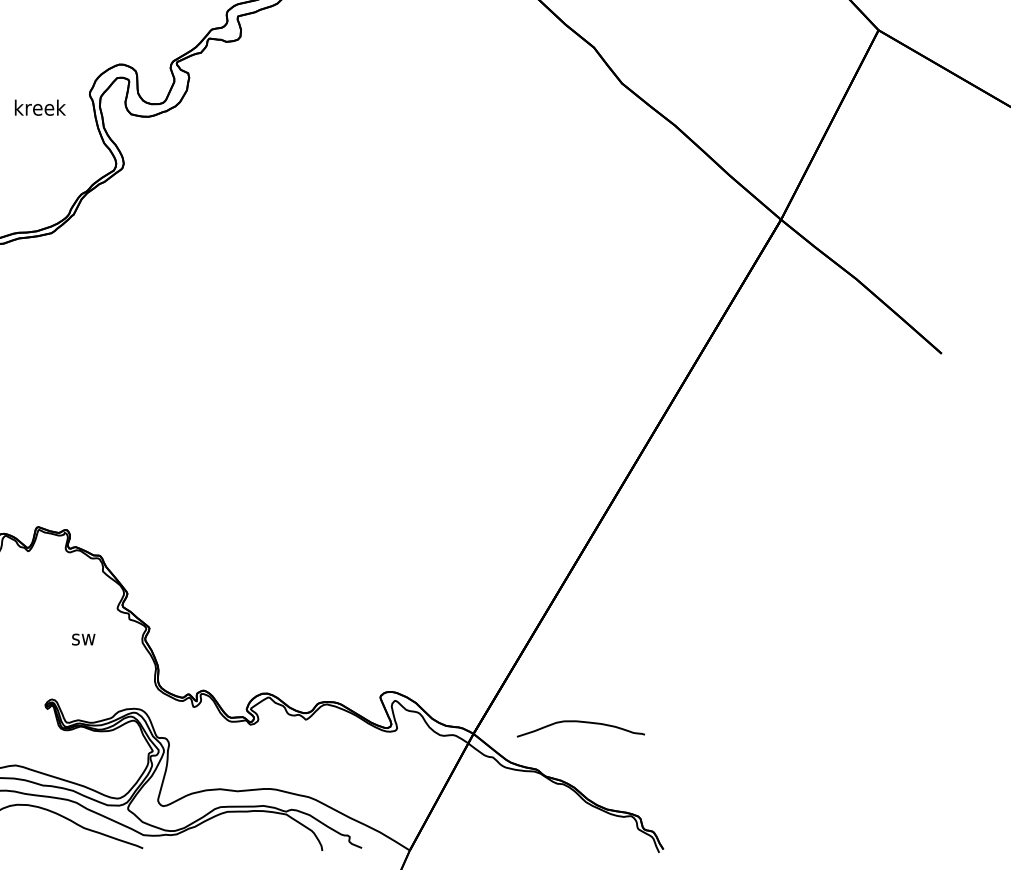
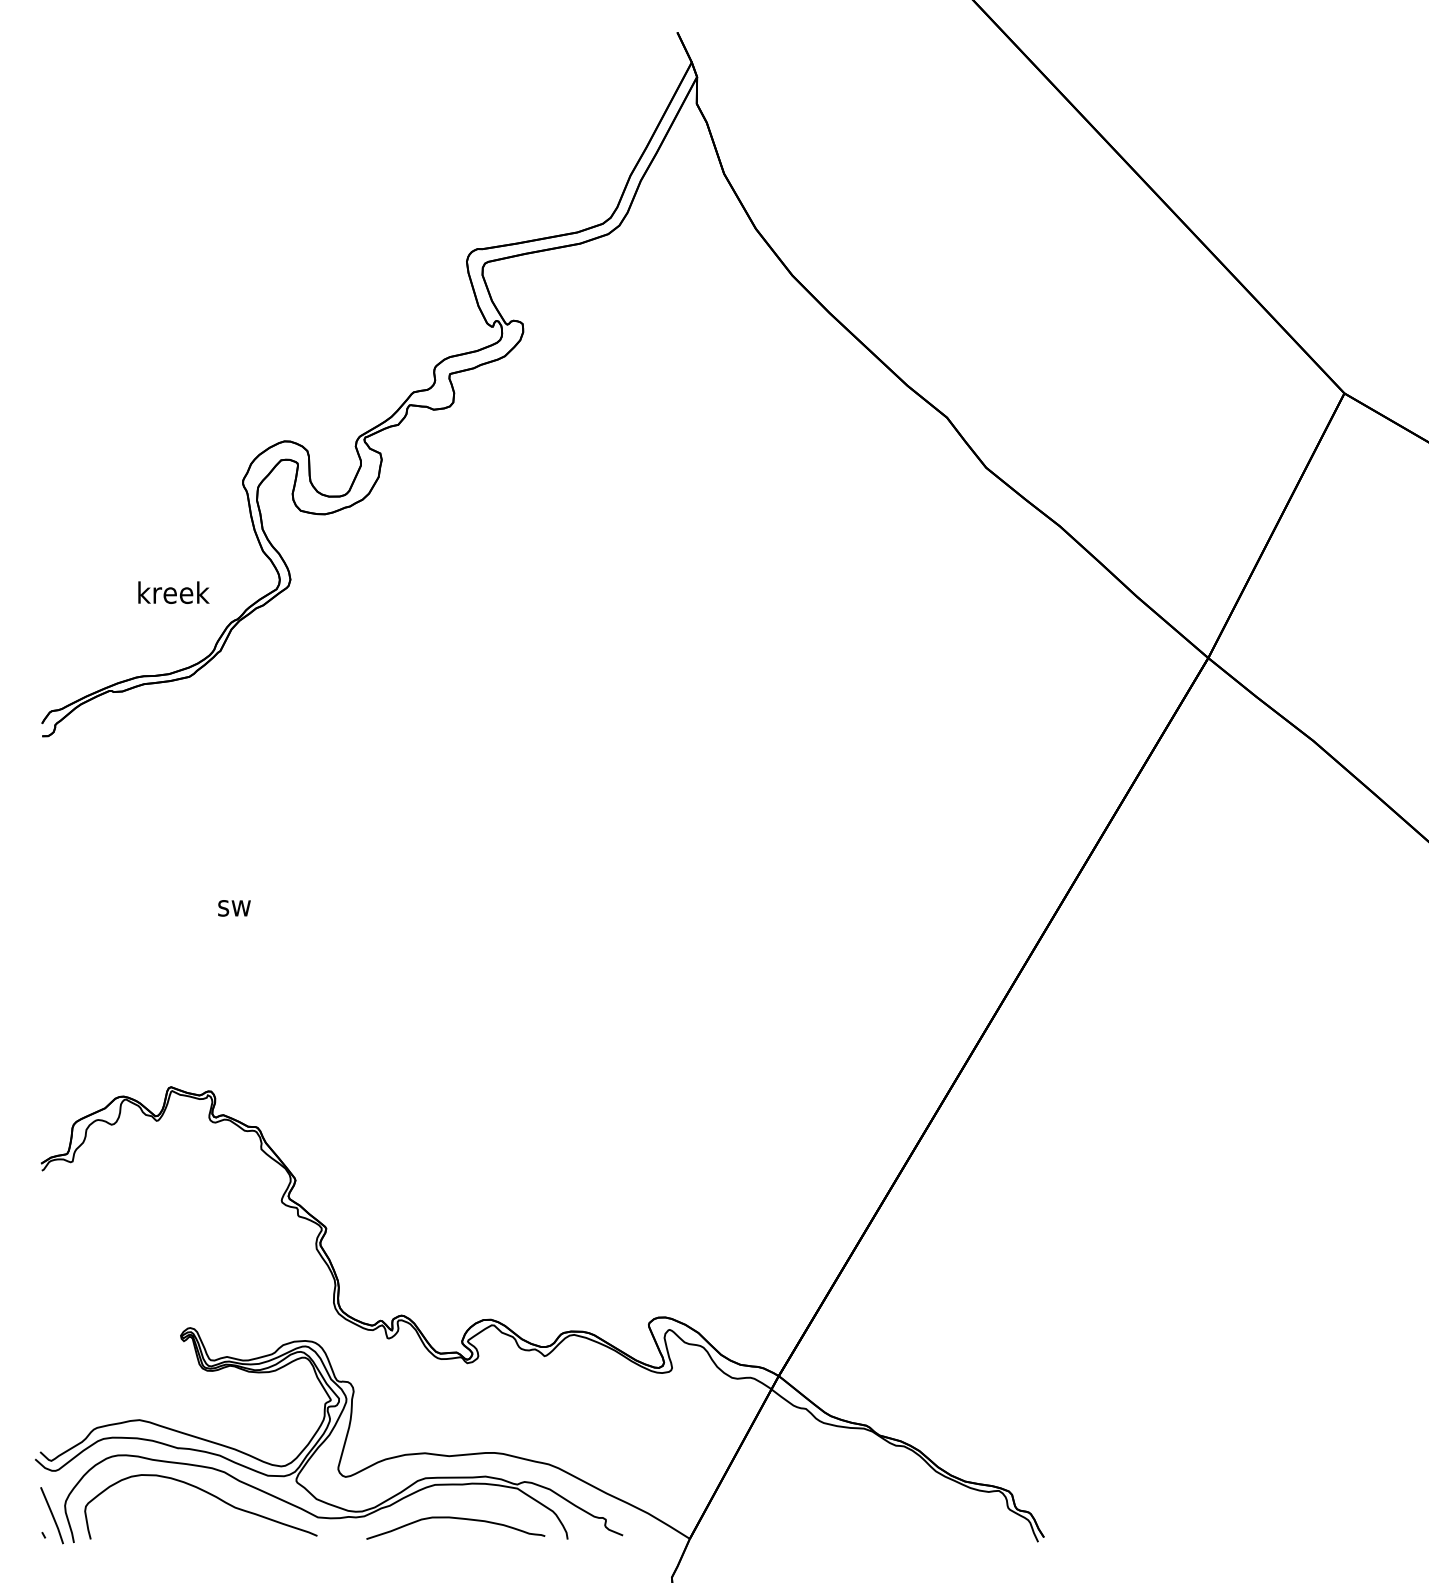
text: (40, 107) -> (173, 592), moved
text: (83, 639) -> (234, 908), moved
curve: (582, 722) -> (457, 1519), moved

